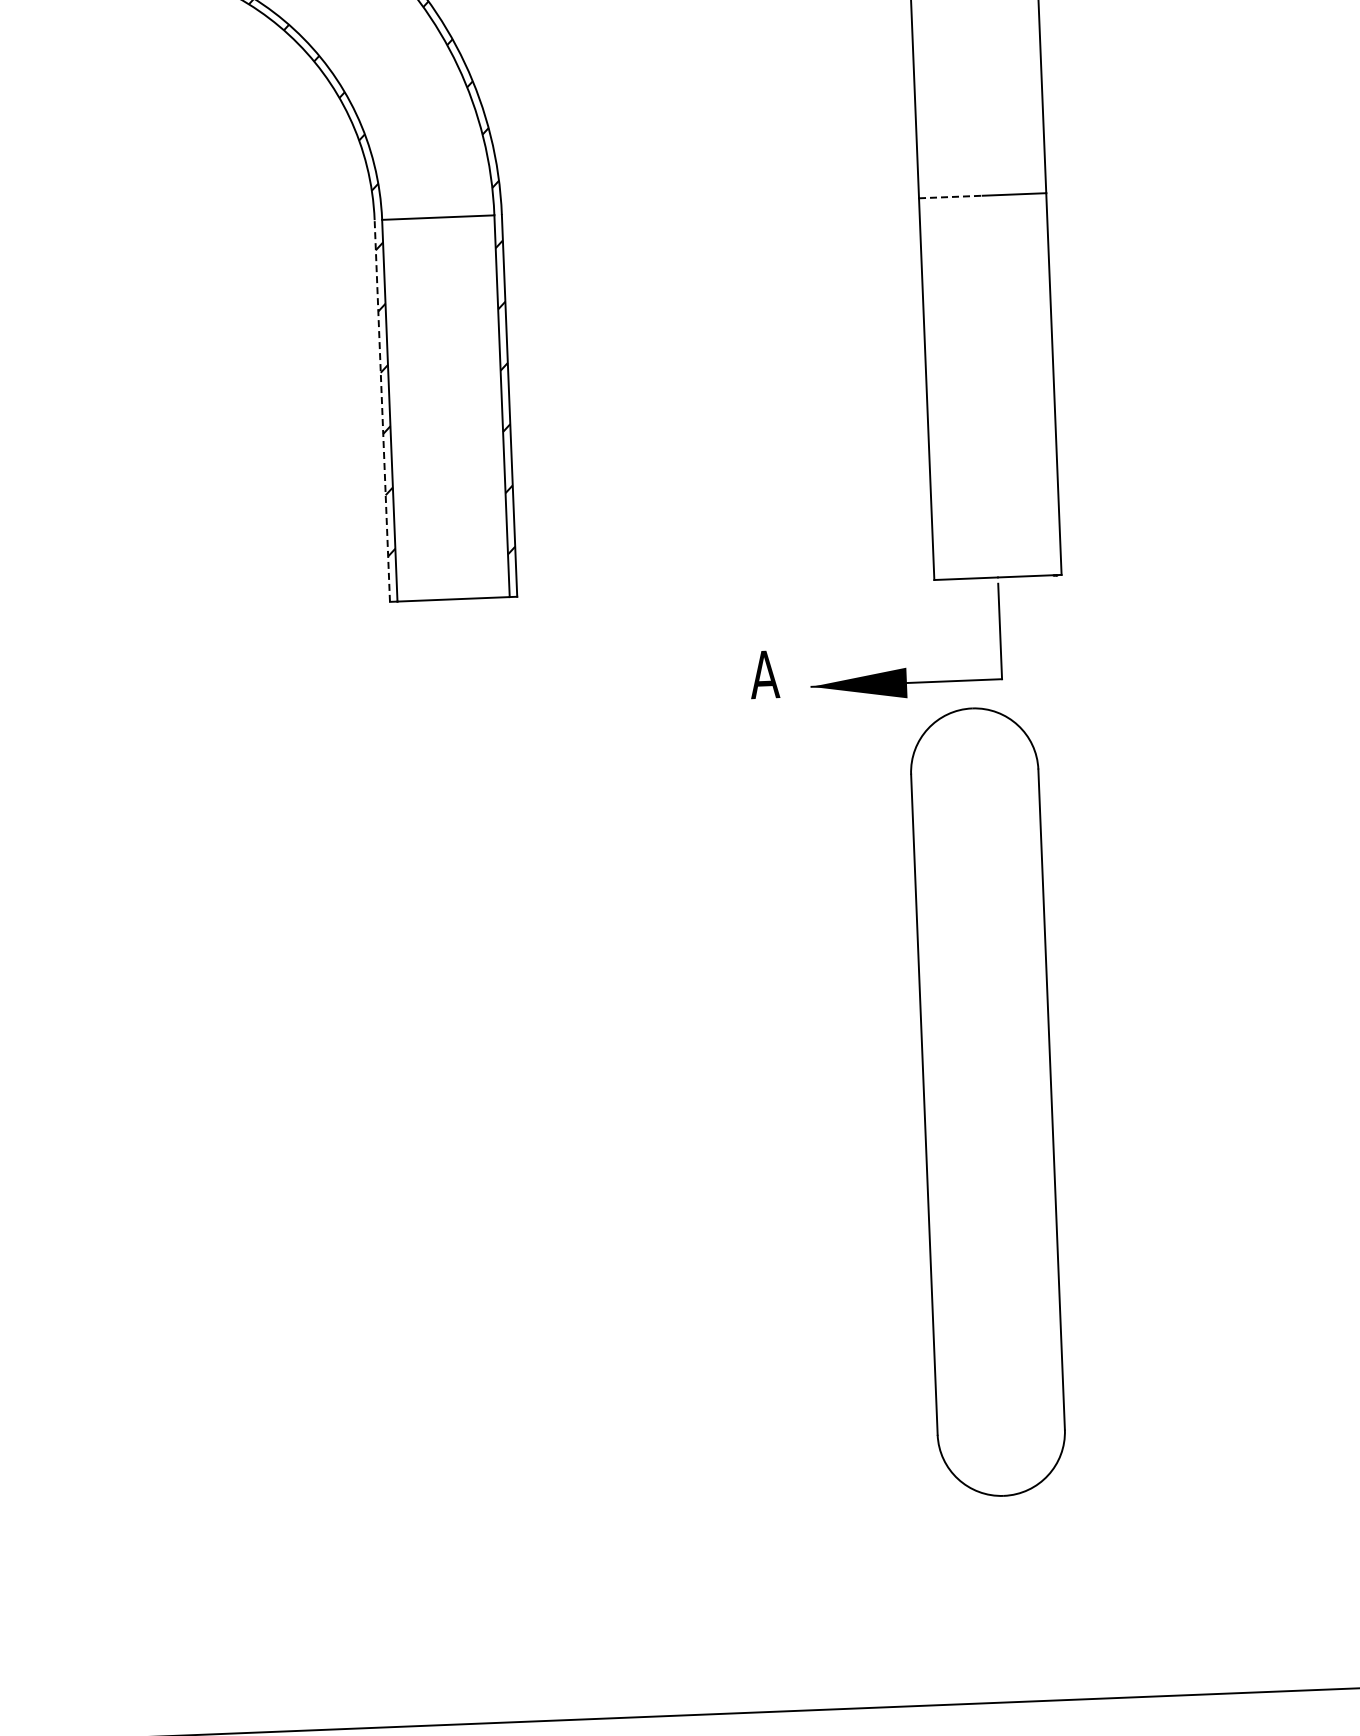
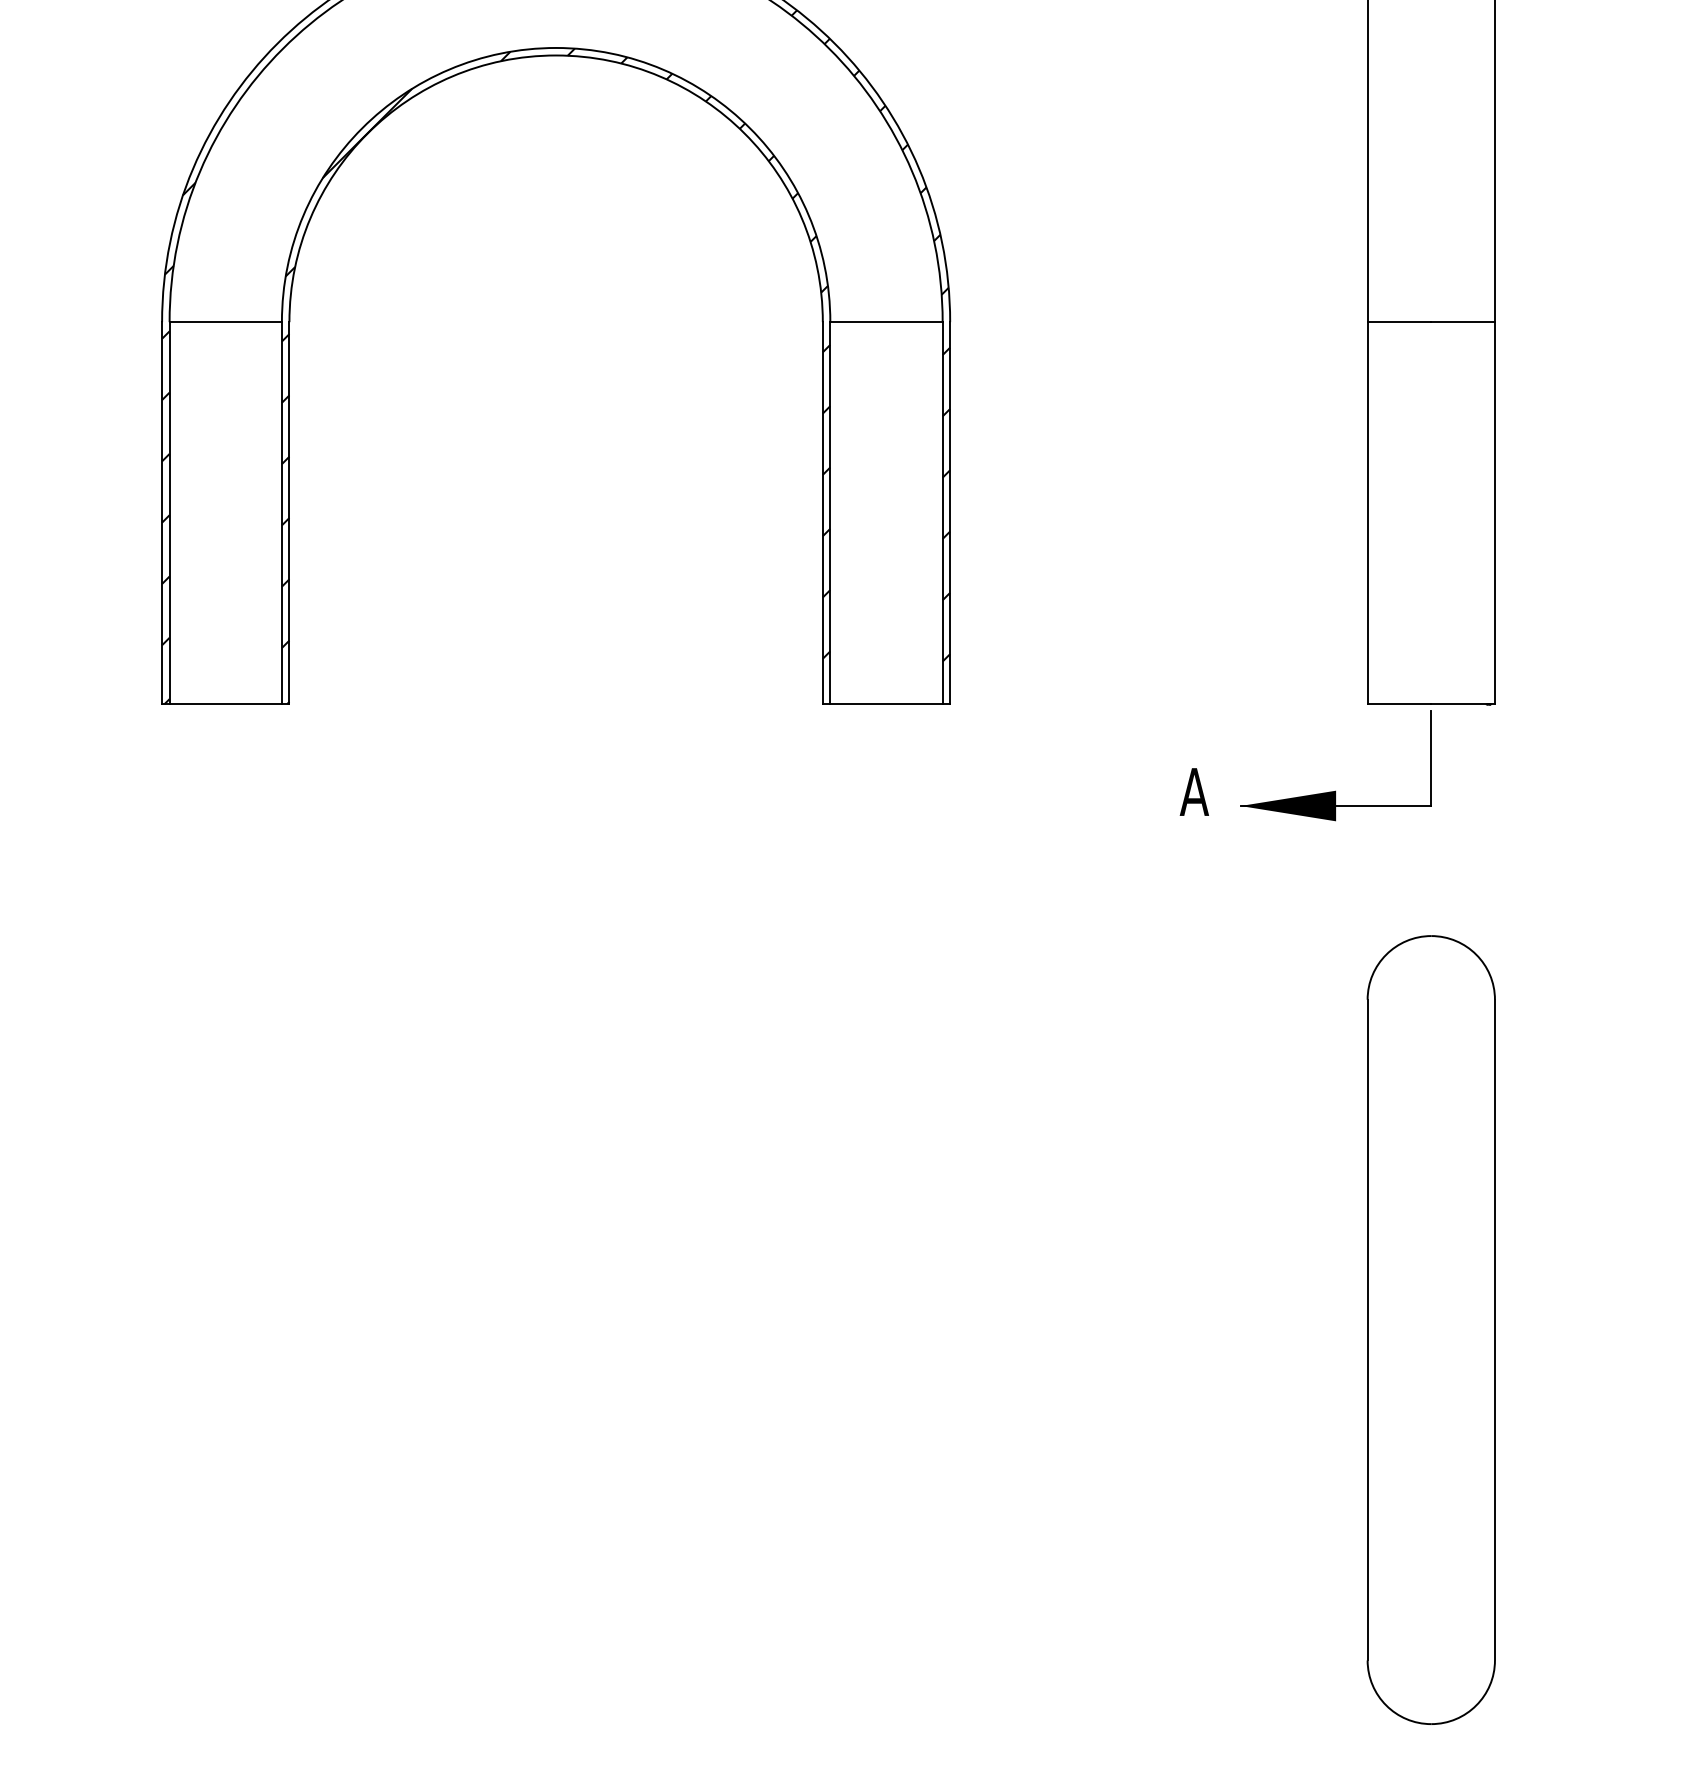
line: (950, 197) -> (1399, 322), dashed -> solid
line: (381, 410) -> (822, 512), dashed -> solid
part: (987, 1101) -> (1430, 1329), moved

